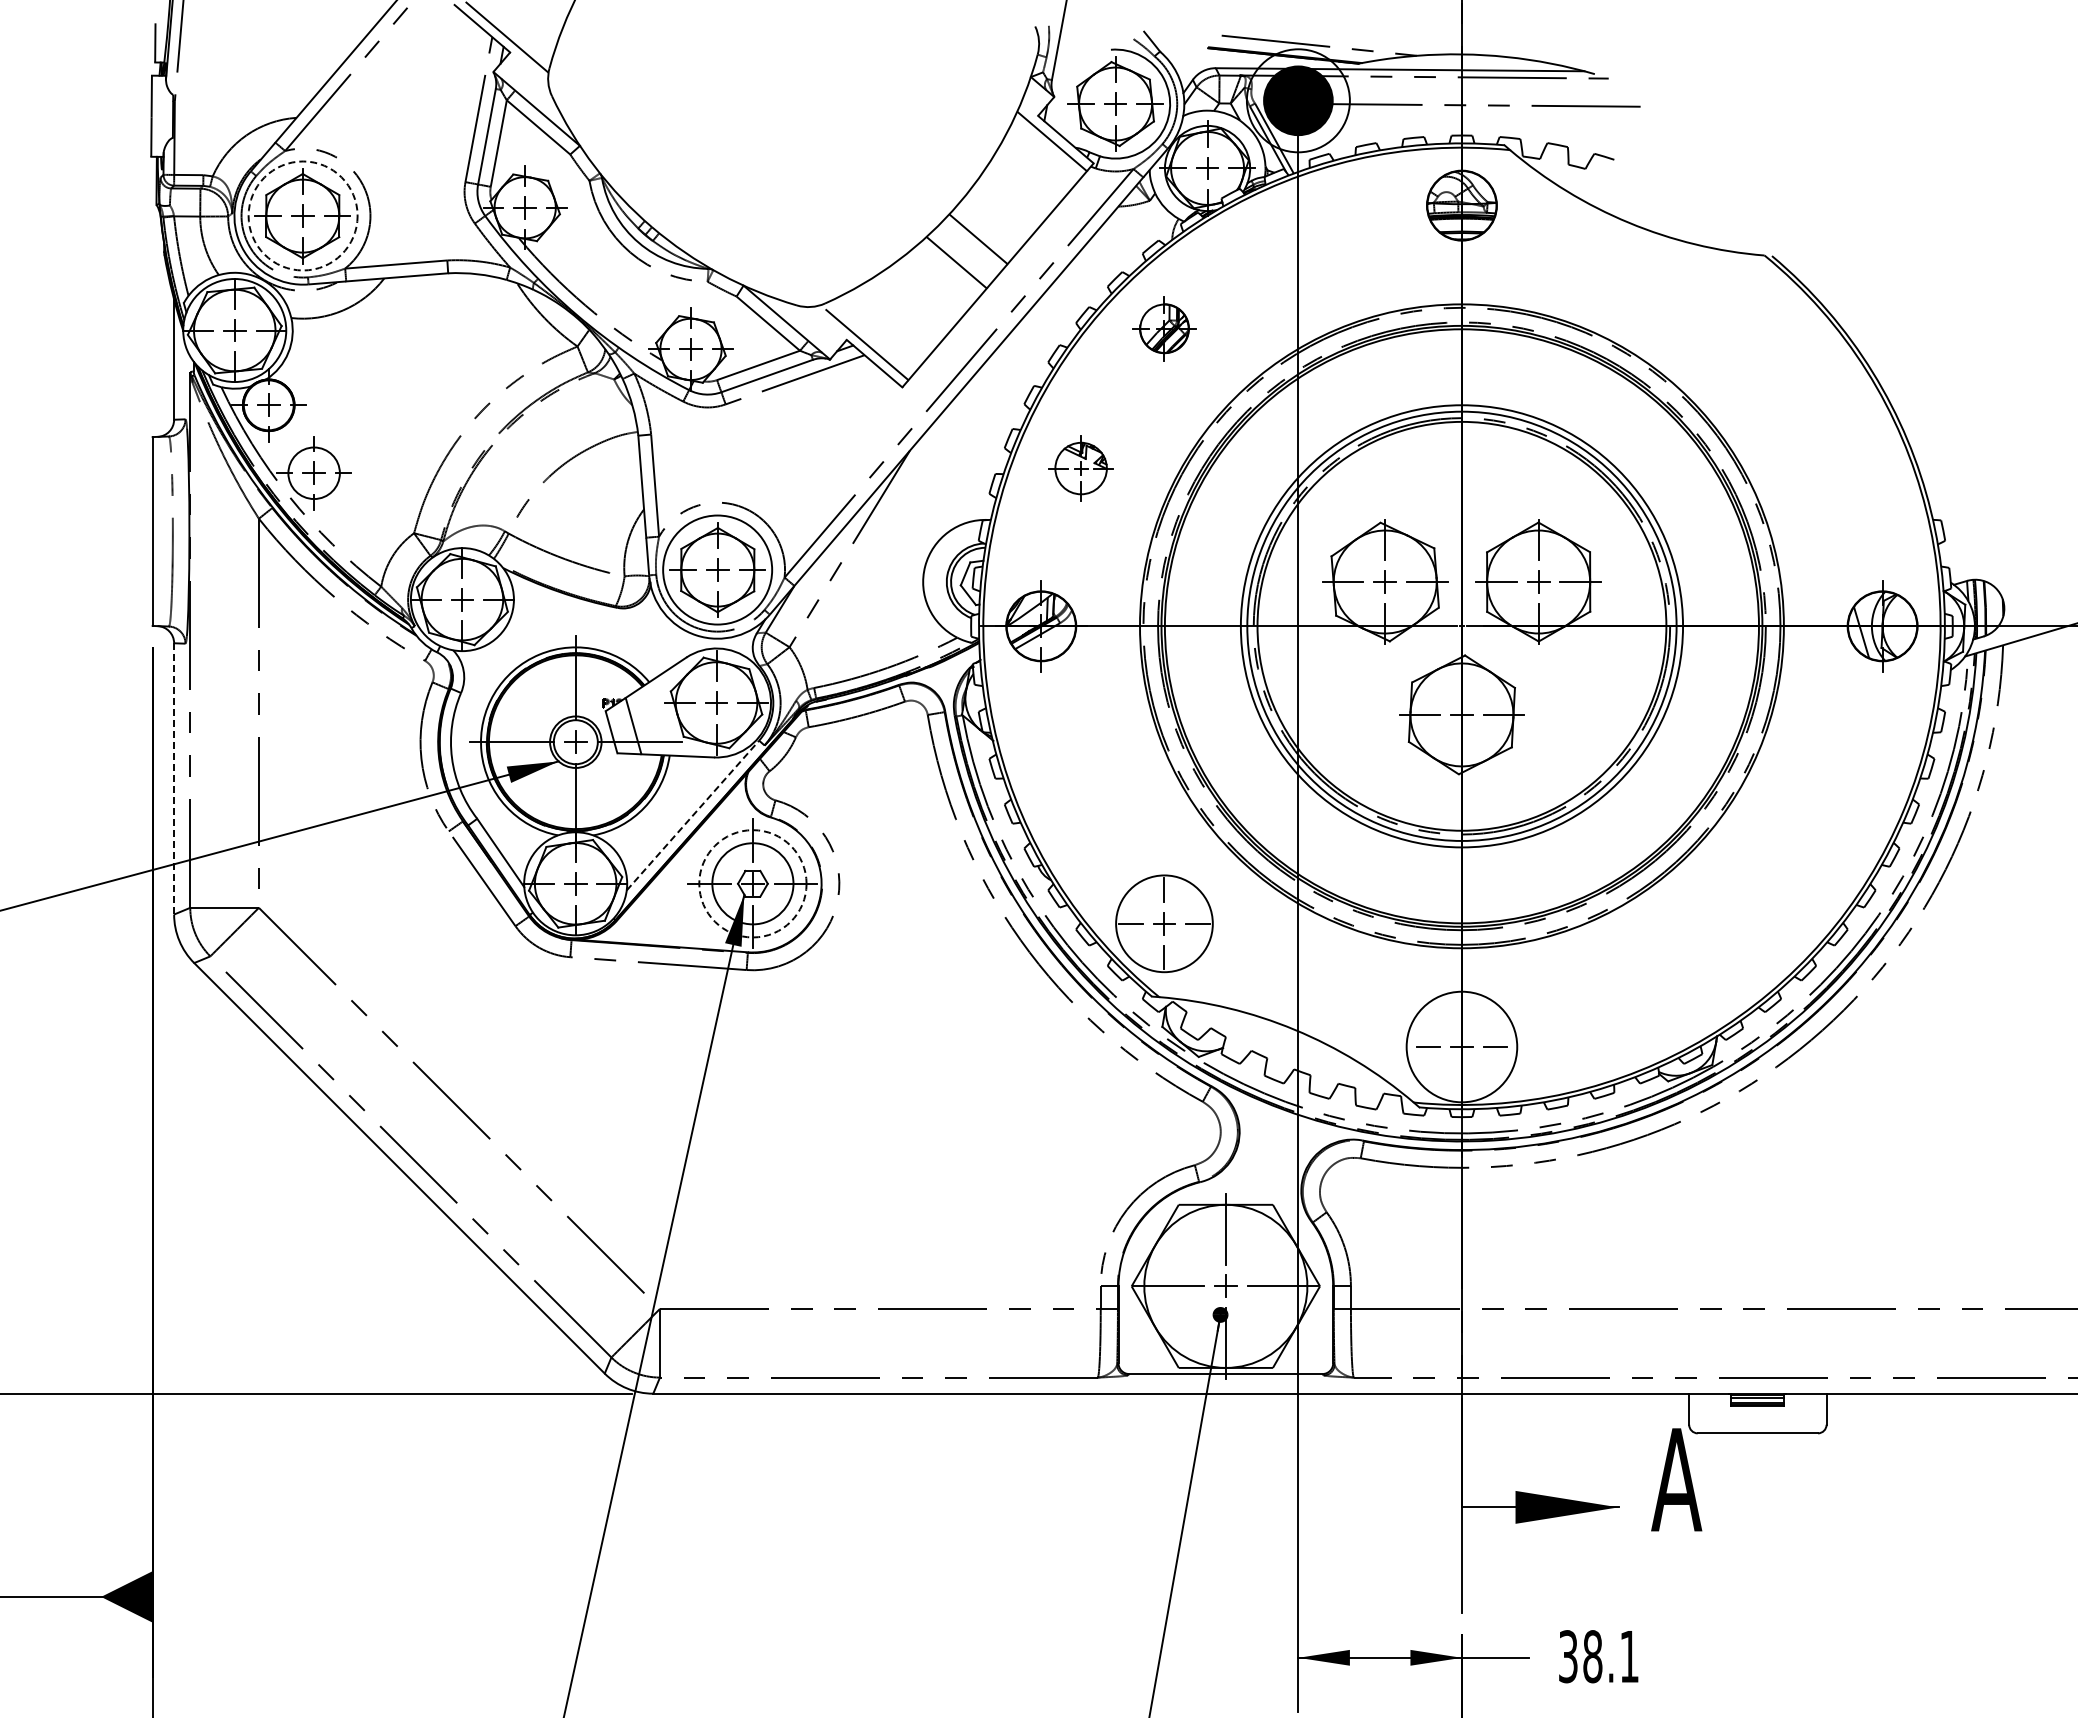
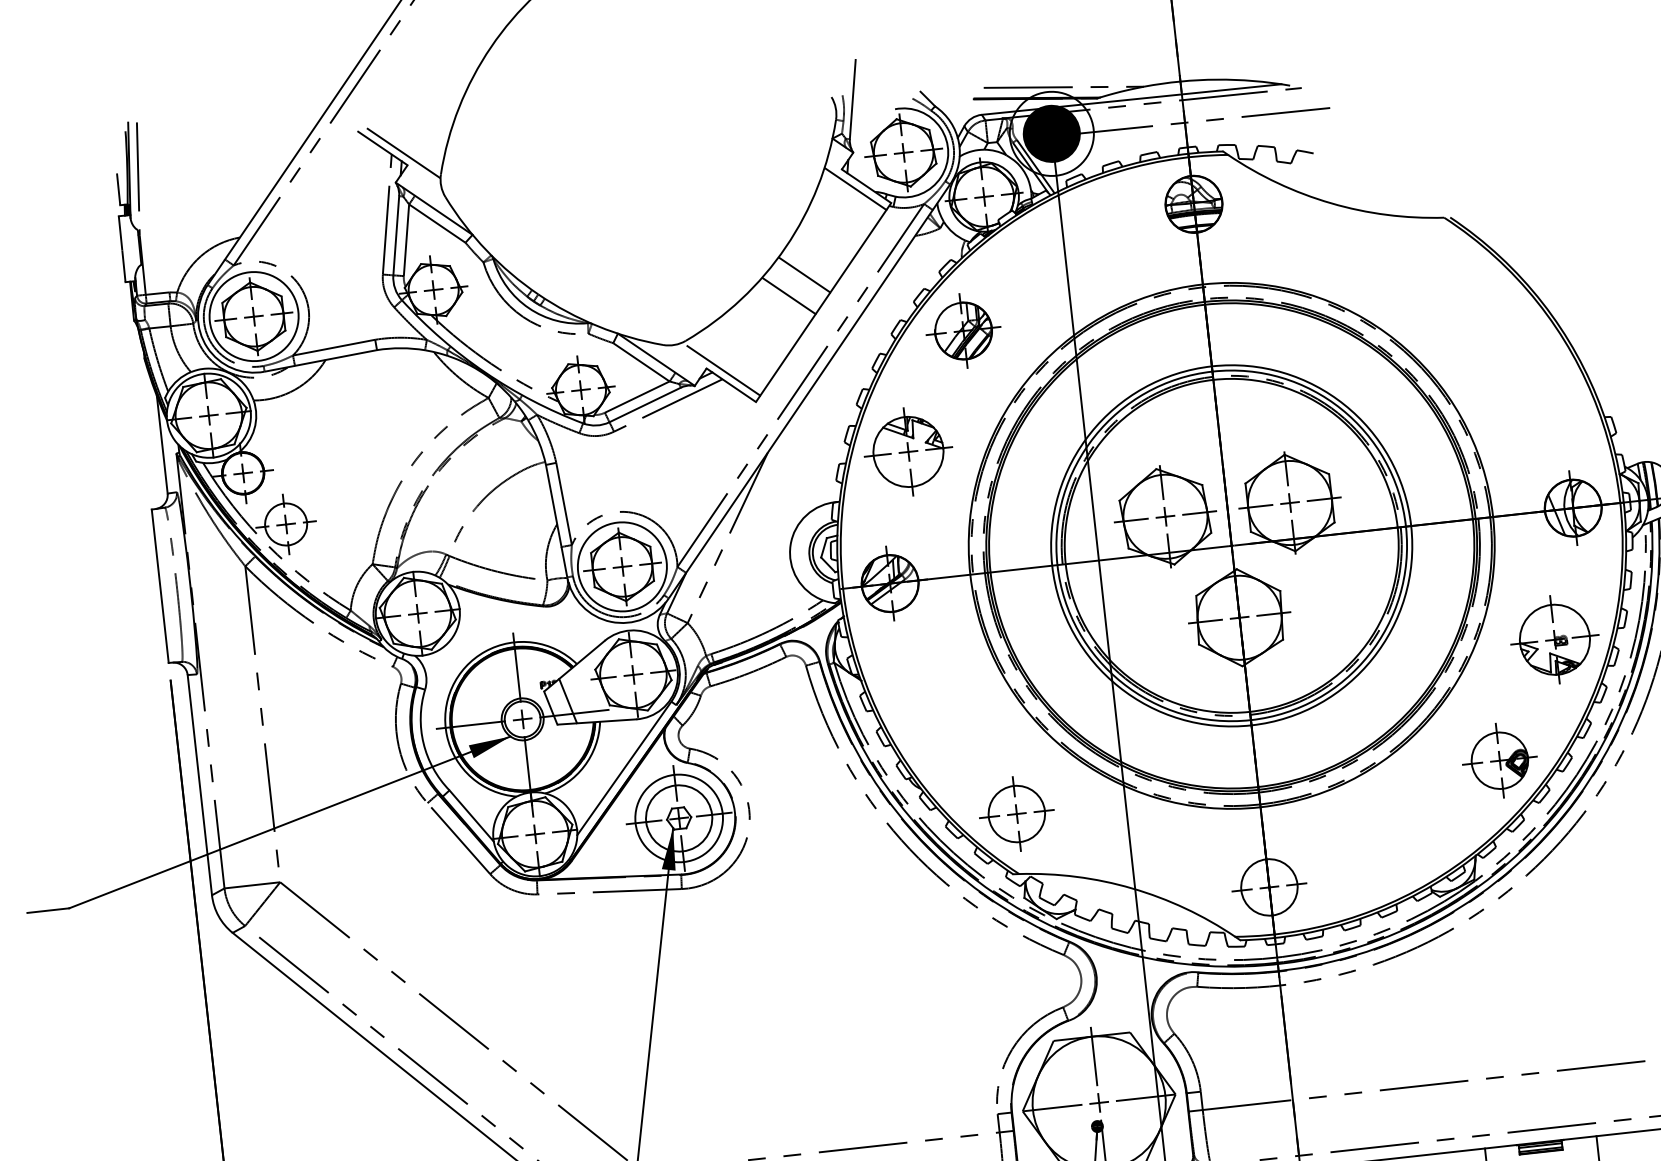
circle: (302, 215) -> (253, 316), dashed -> solid
part: (1164, 328) -> (963, 330), size x1.43
part: (1080, 468) -> (907, 451), size x1.67
line: (174, 778) -> (200, 784), dashed -> solid
part: (1842, 783) -> (1554, 639), added
line: (692, 815) -> (623, 768), dashed -> solid
circle: (752, 883) -> (678, 818), dashed -> solid
circle: (1164, 923) -> (1016, 813), size x0.71
part: (1759, 923) -> (1499, 760), added
circle: (1461, 1046) -> (1269, 887), size x0.62

